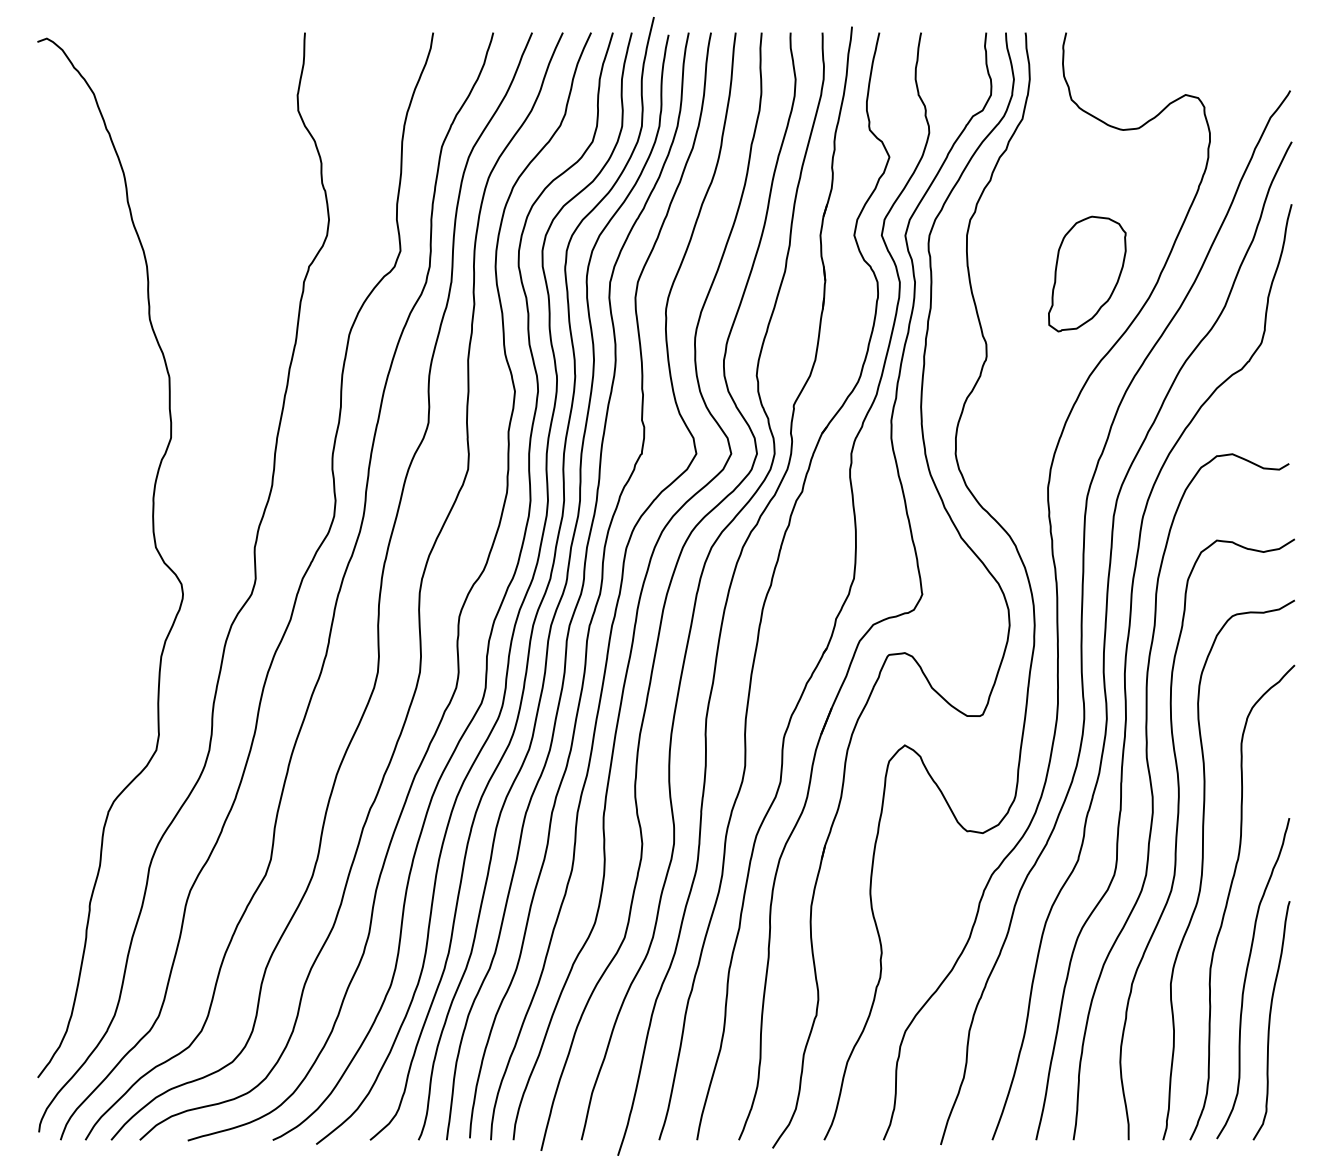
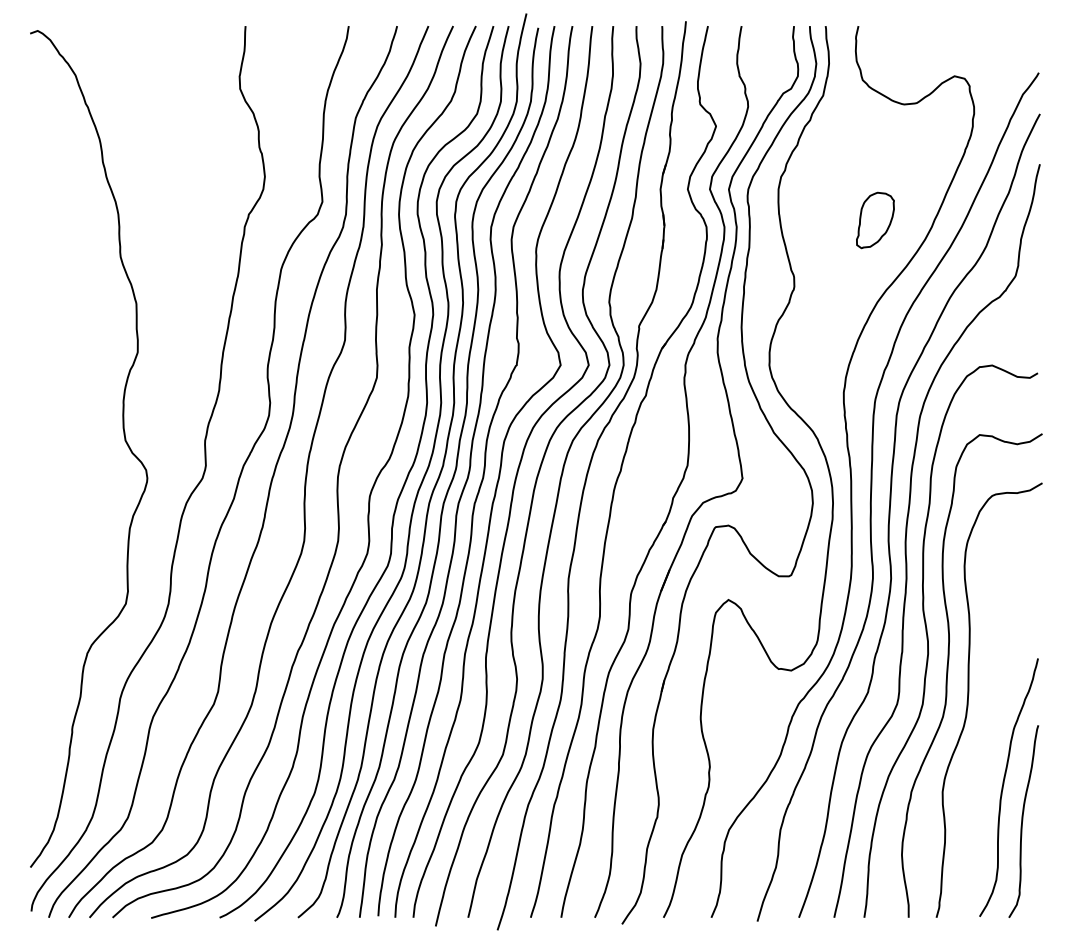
part: (1087, 274) -> (875, 220), size x0.6
curve: (1229, 900) -> (989, 724), removed

